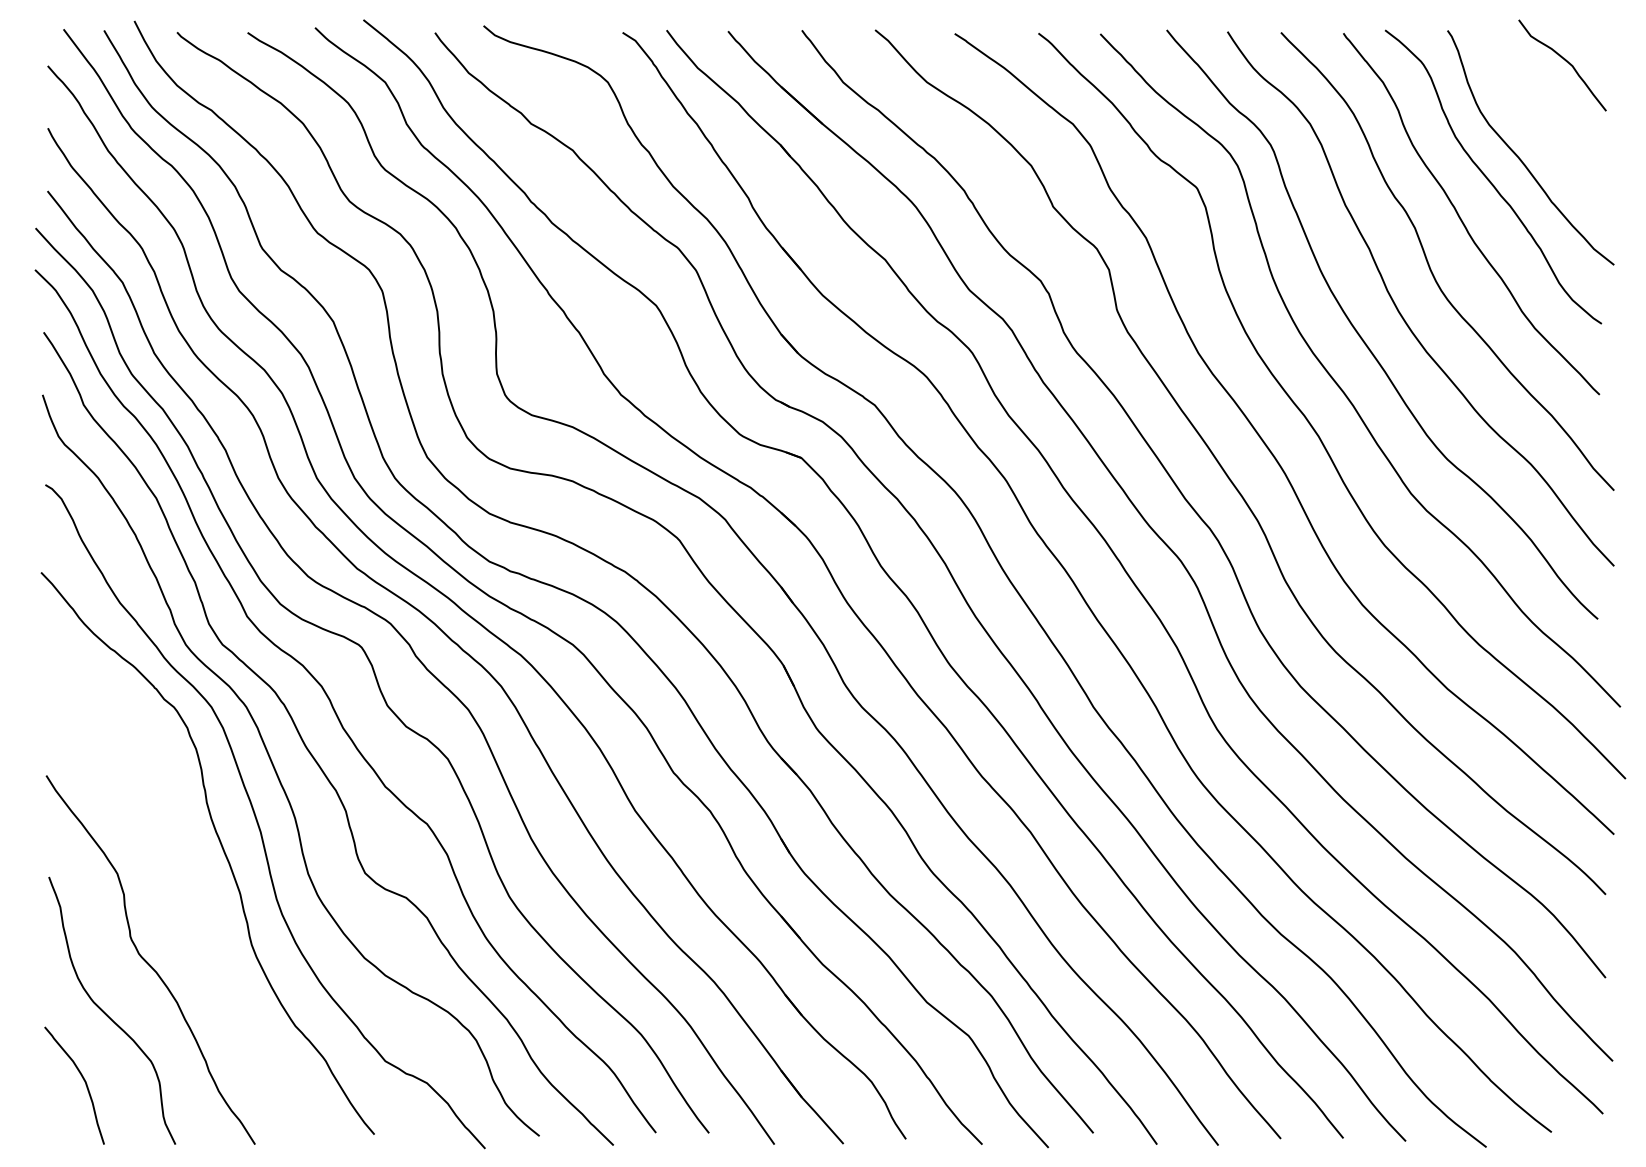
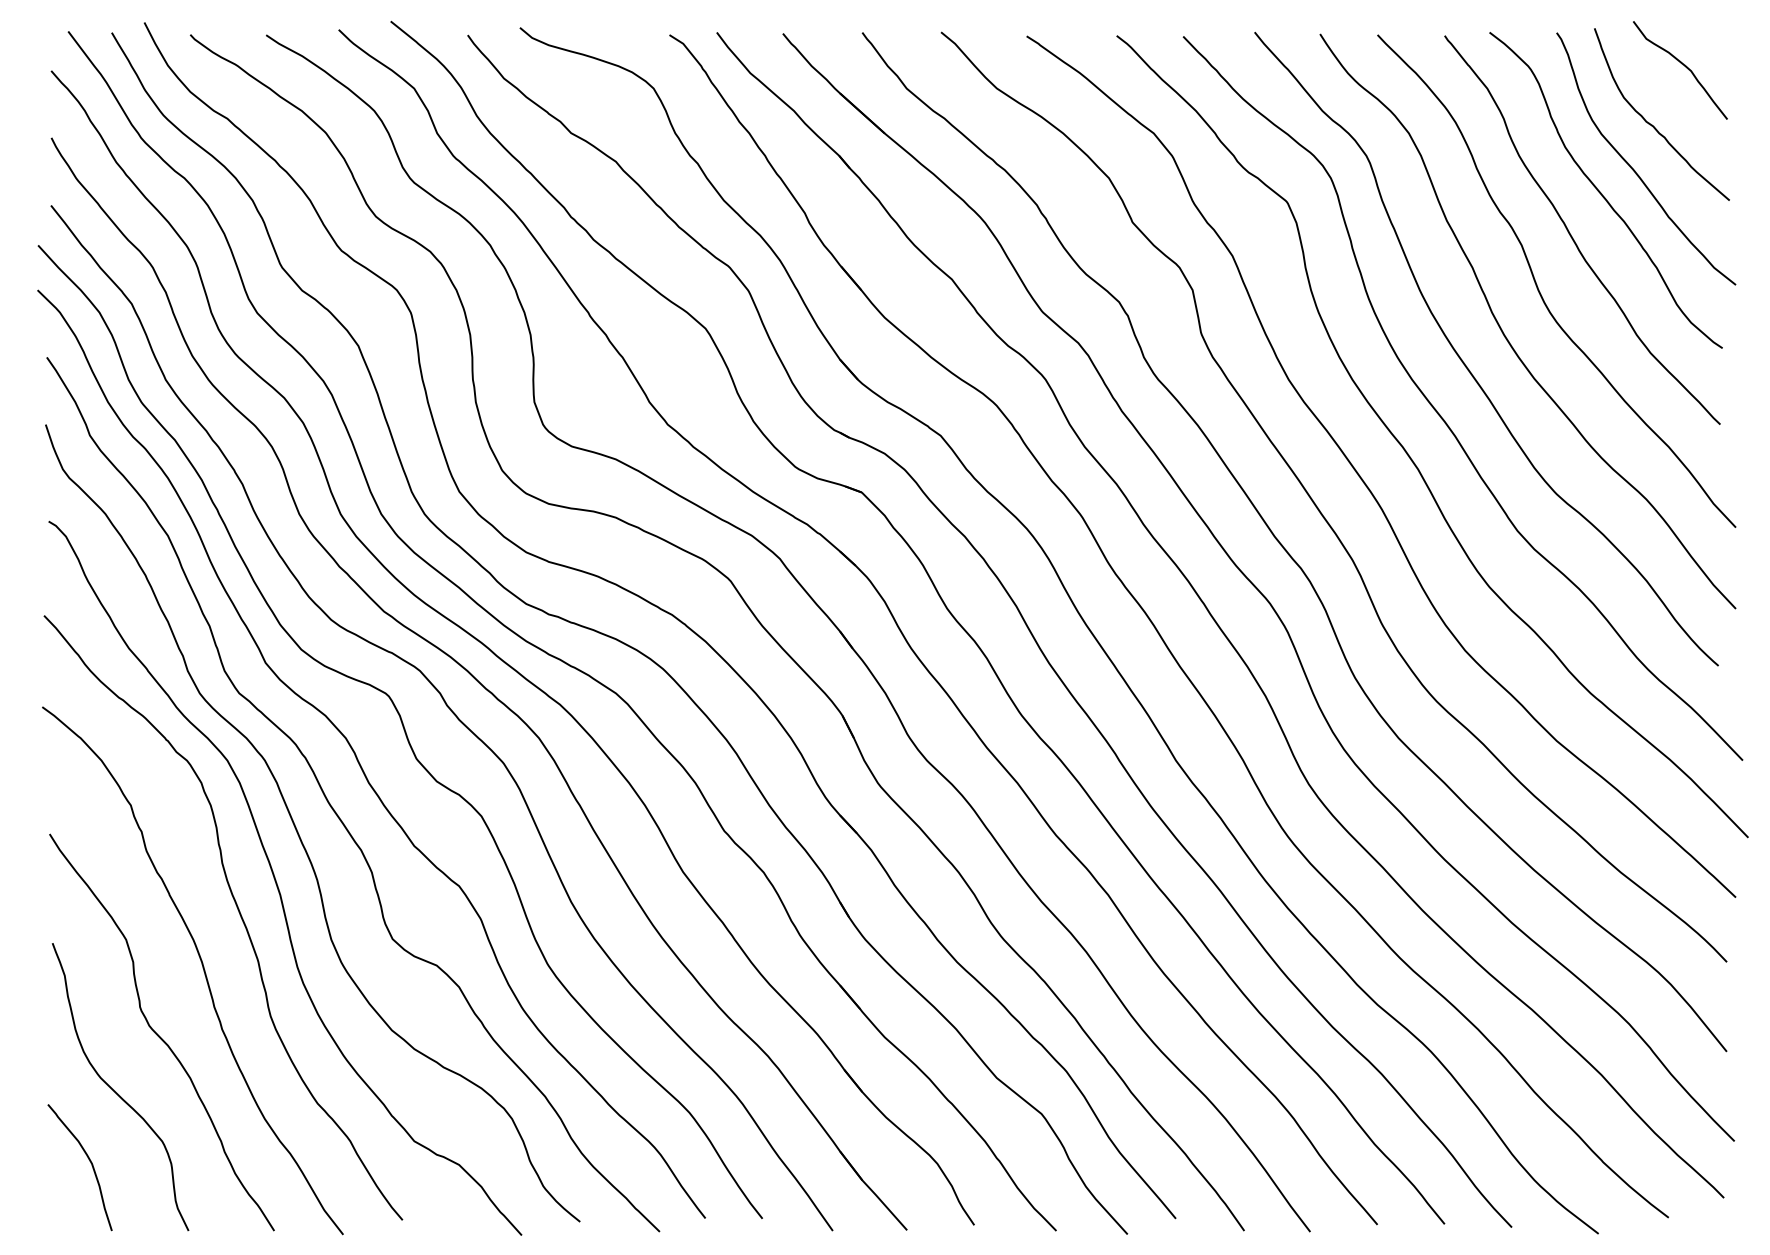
curve: (1536, 115) -> (1652, 124), added
curve: (188, 900) -> (202, 968), added

